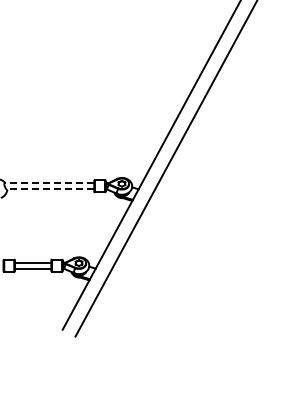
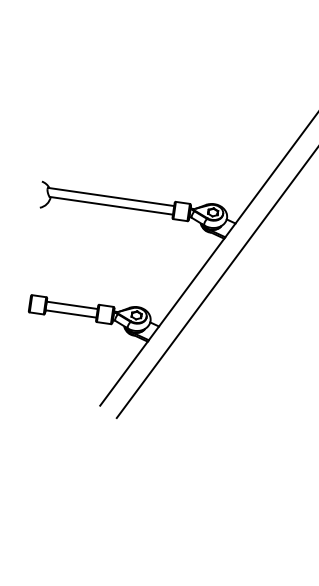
line: (49, 183) -> (111, 197), dashed -> solid
line: (50, 189) -> (111, 205), dashed -> solid

